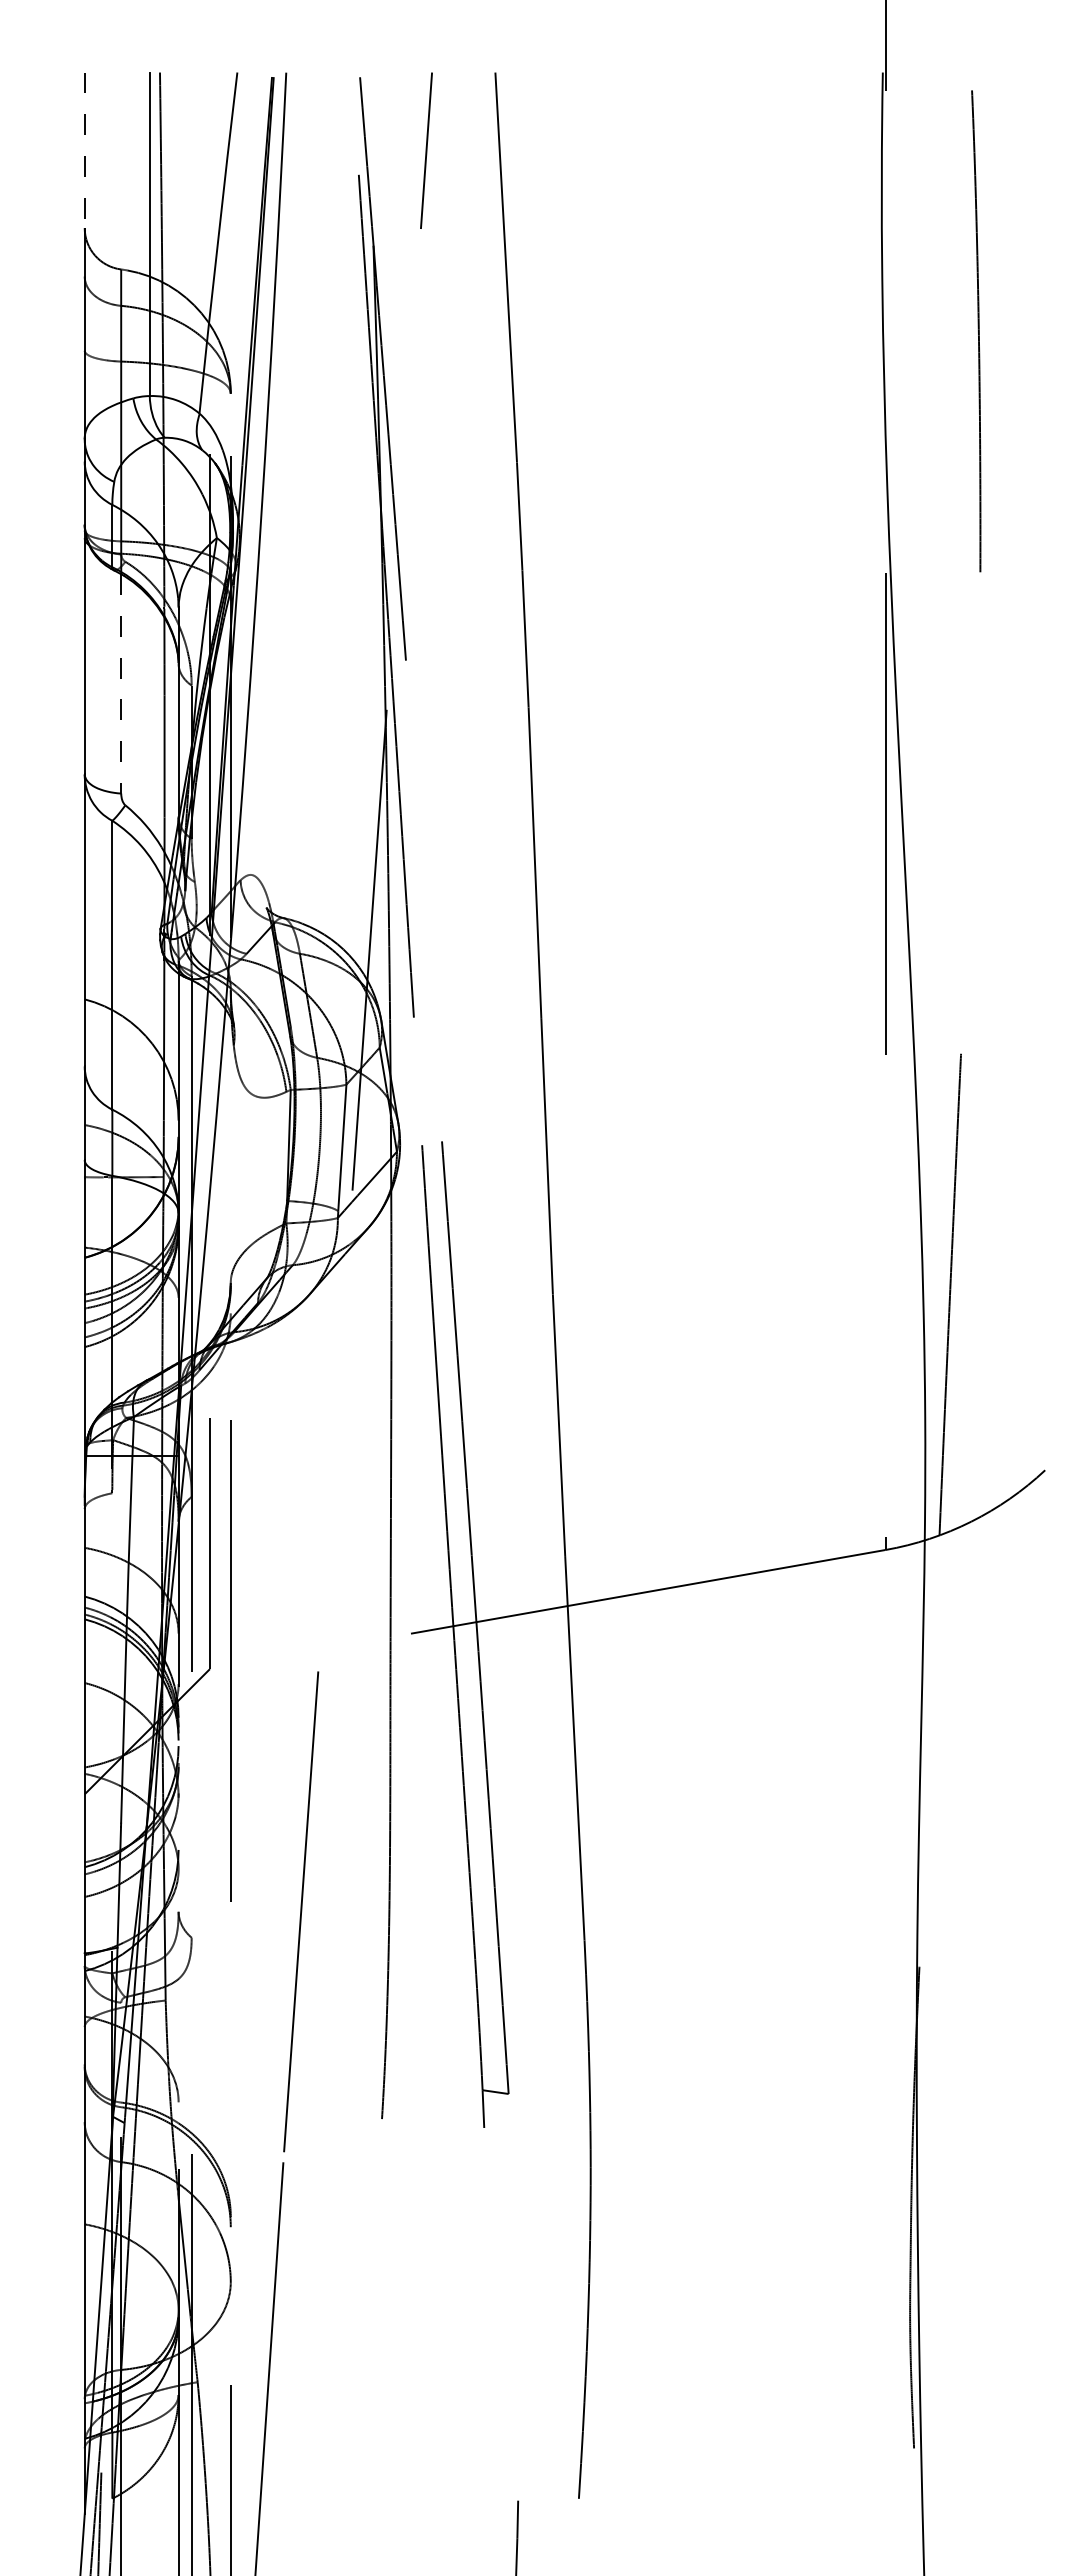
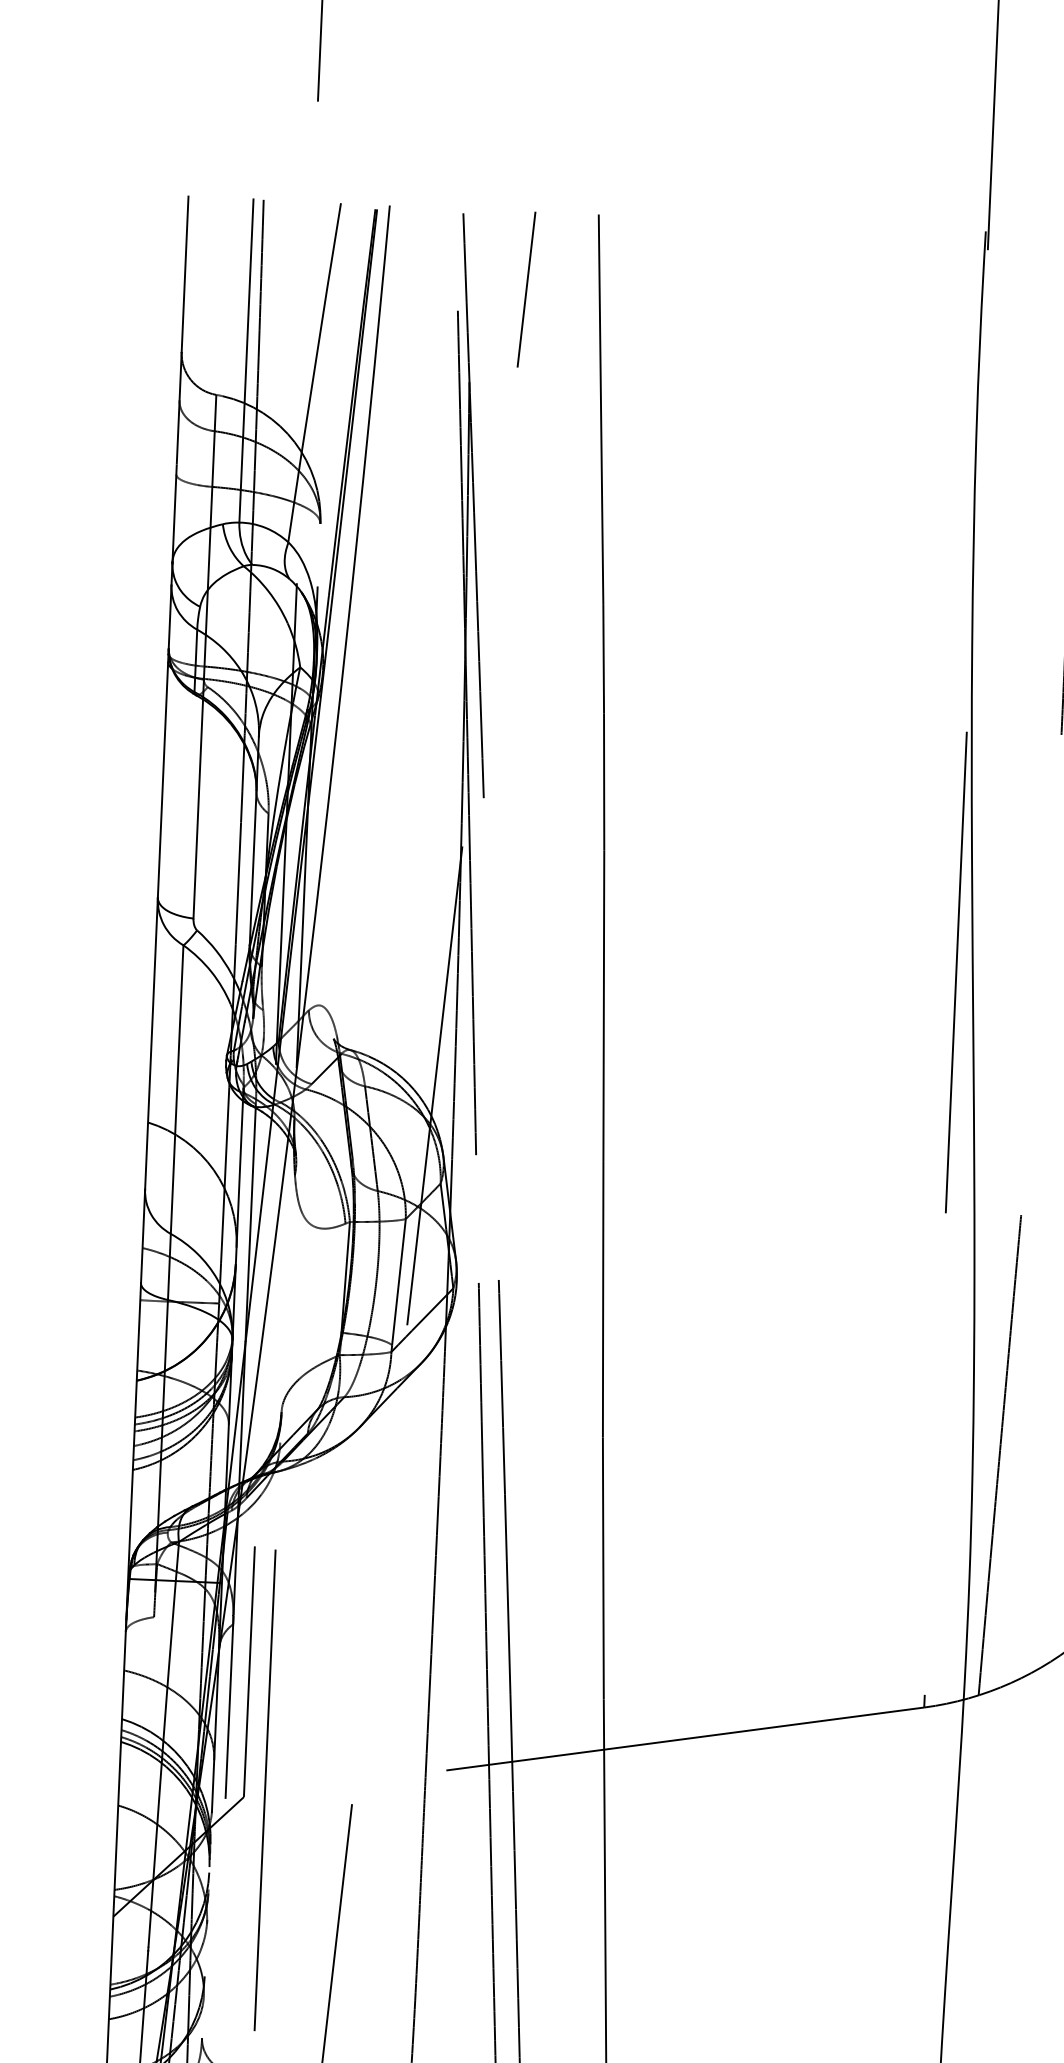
line: (84, 150) -> (184, 274), dashed -> solid
line: (121, 683) -> (198, 808), dashed -> solid

